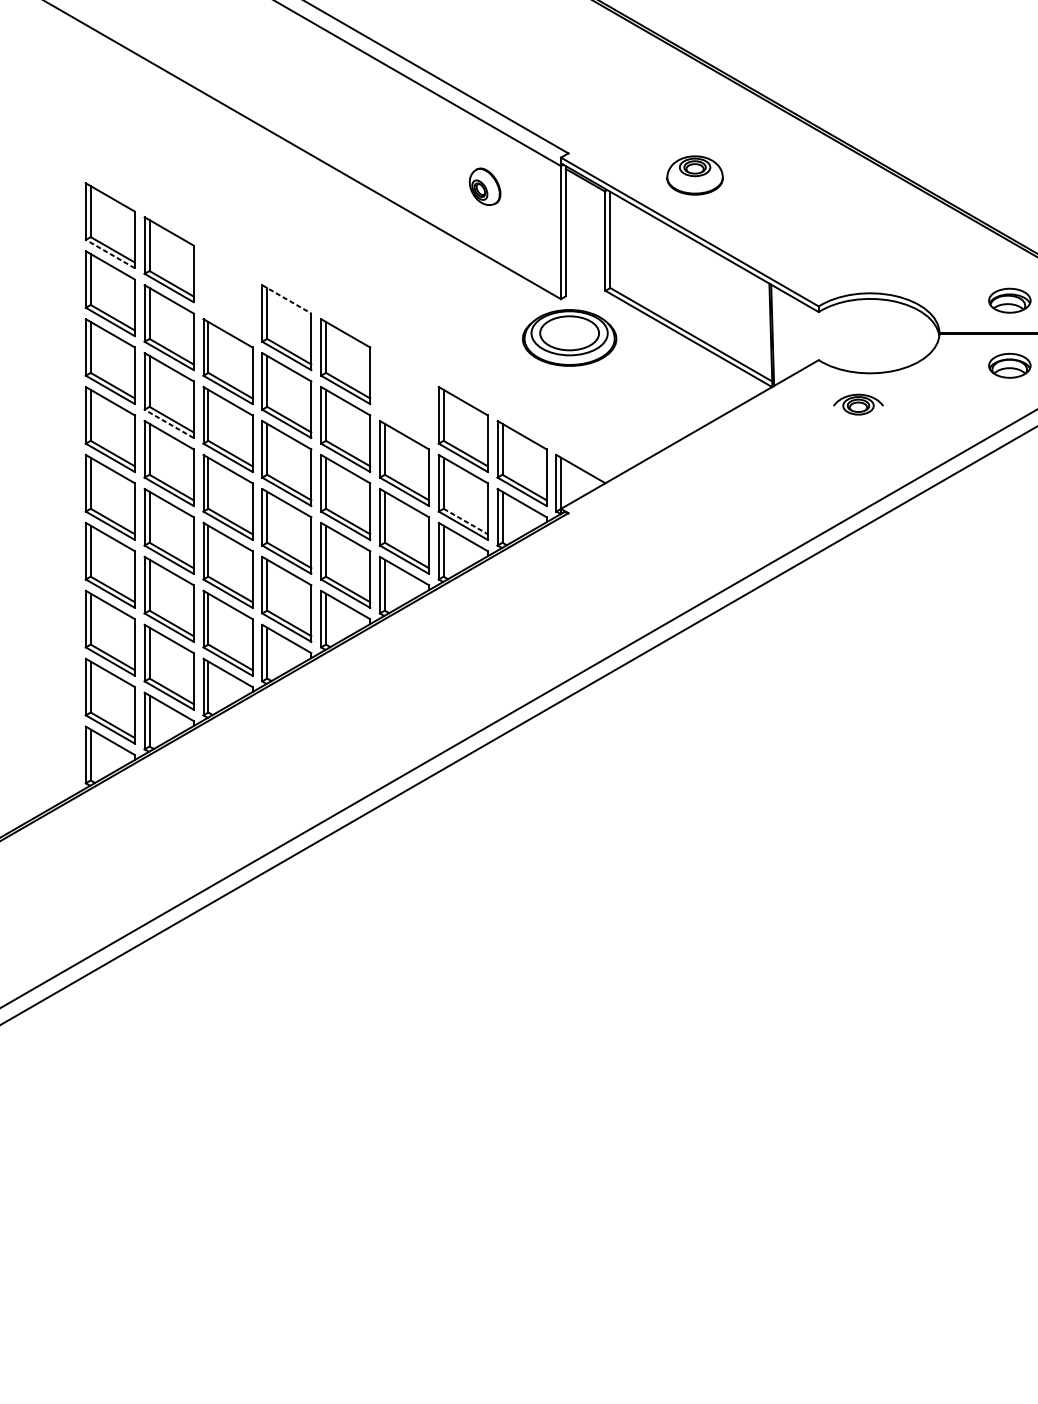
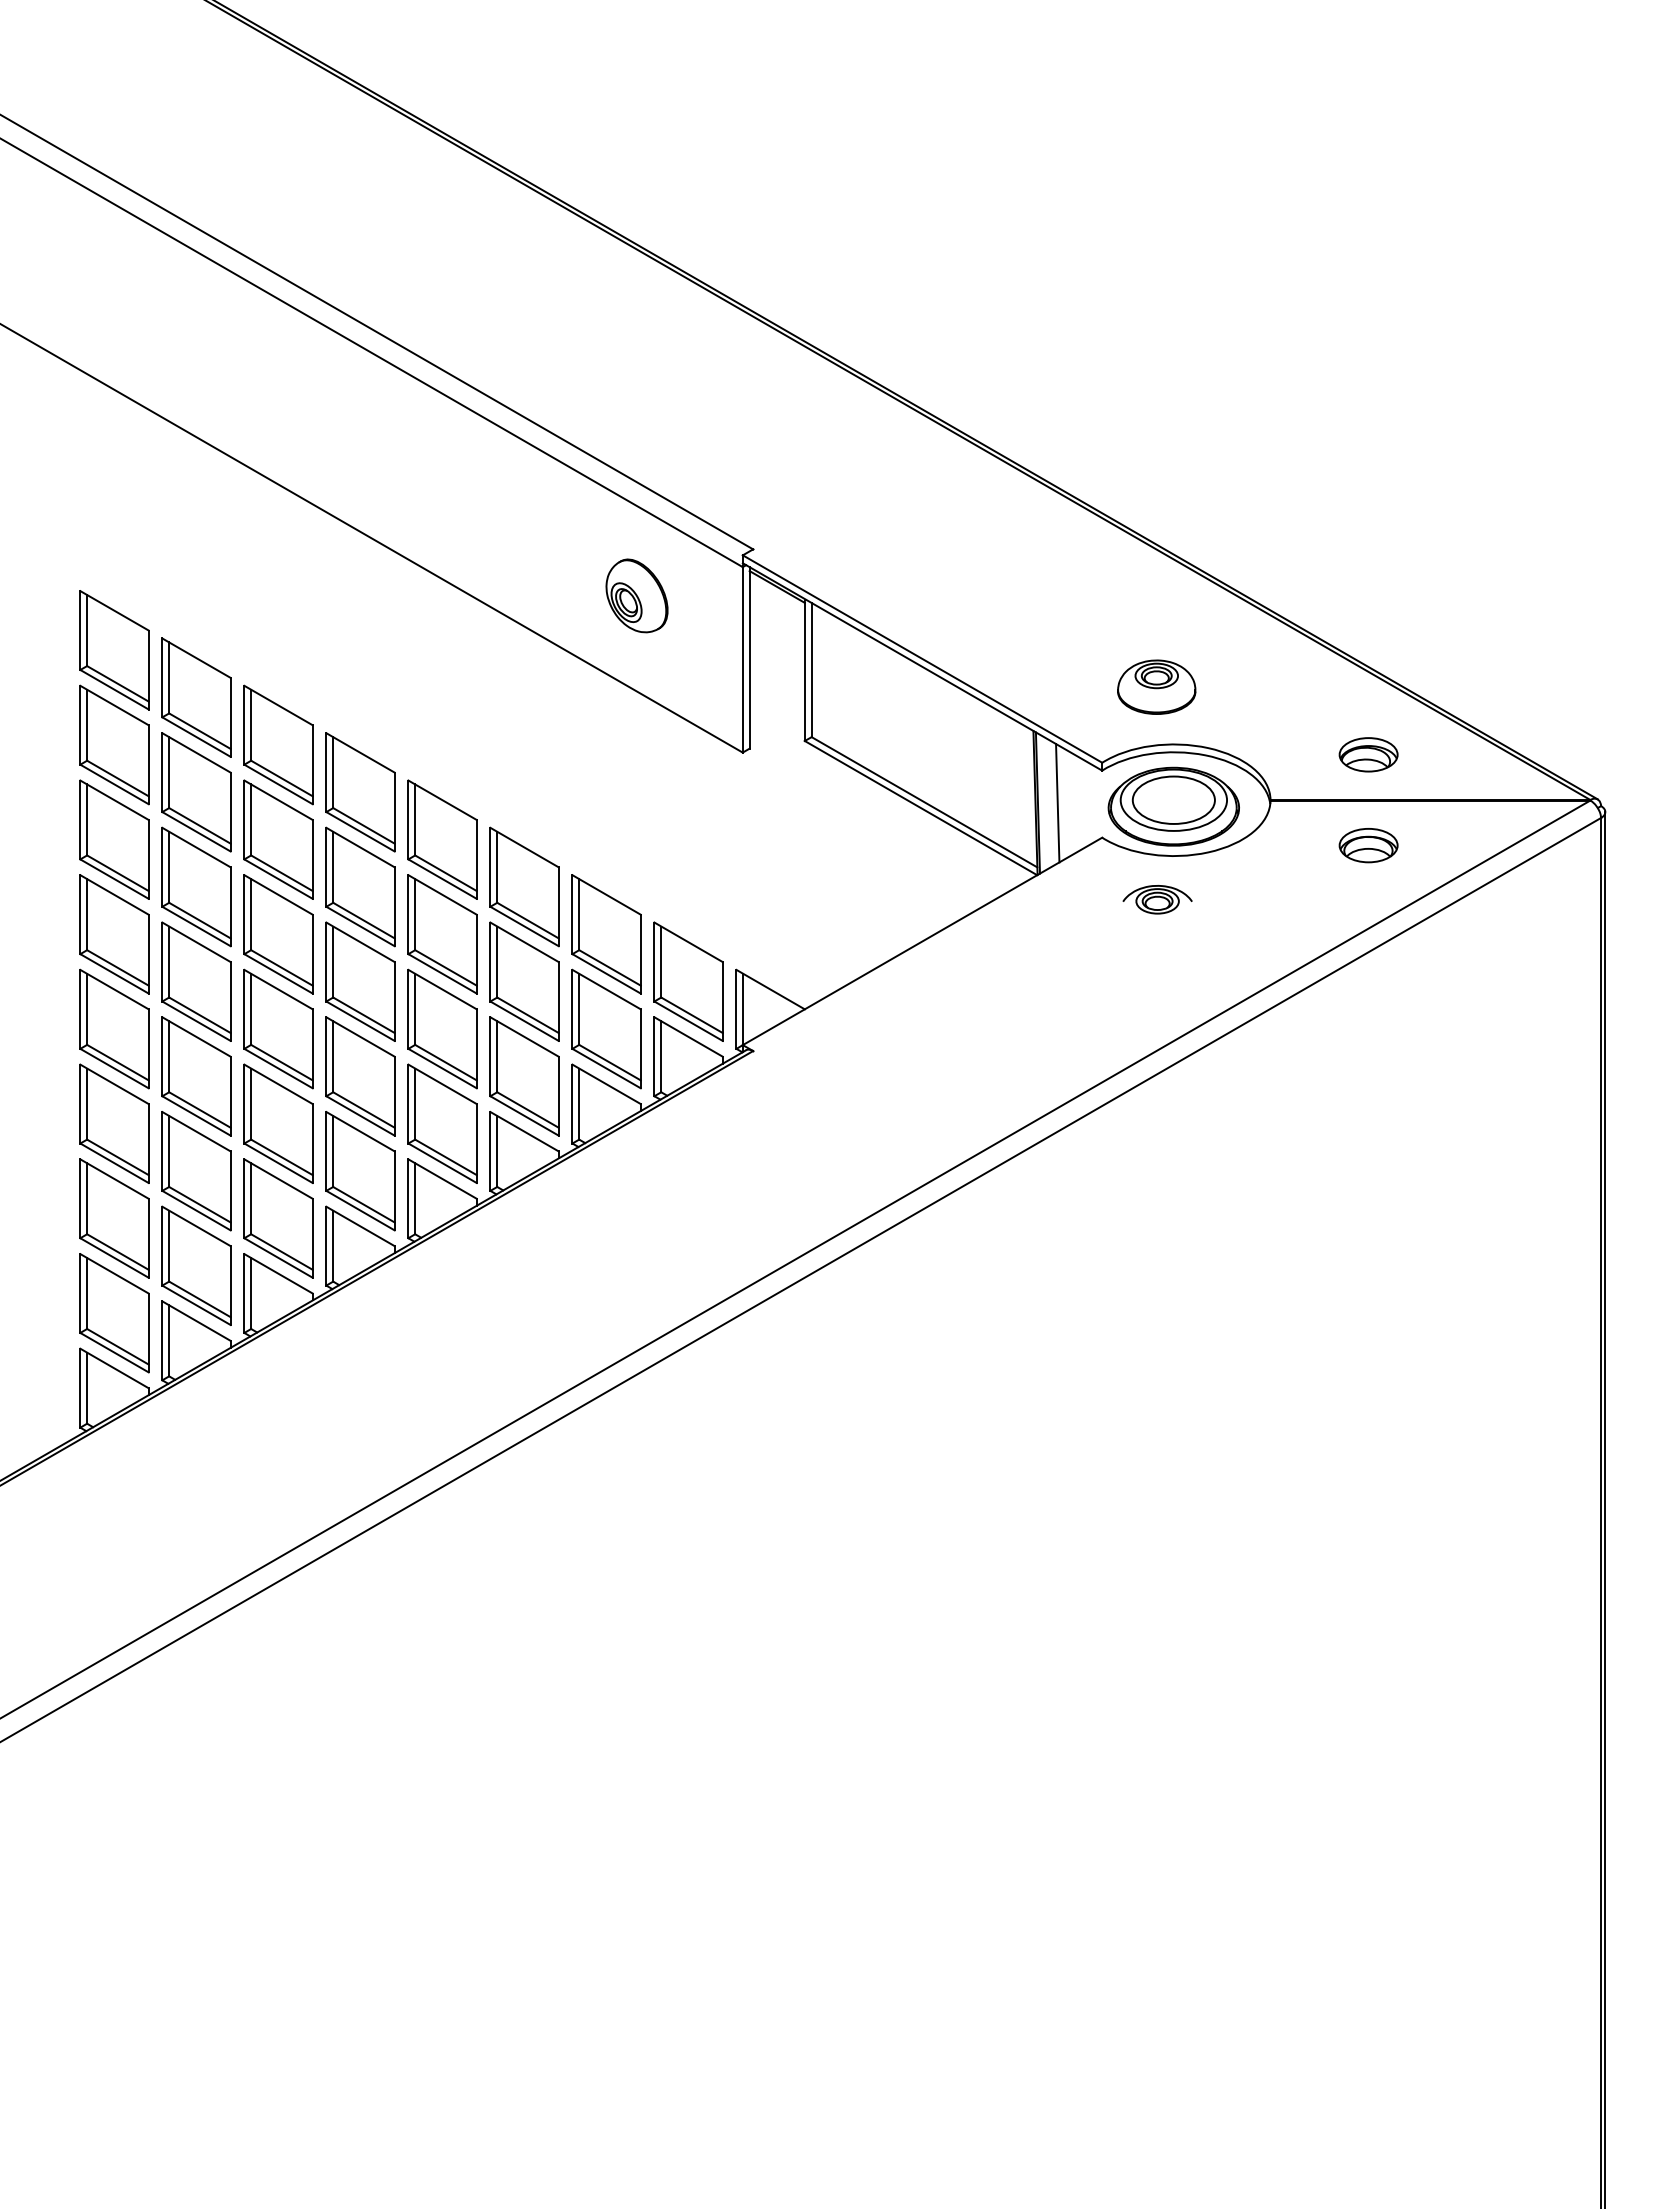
part: (694, 175) -> (1156, 686), moved
part: (484, 186) -> (636, 595), size x1.43
line: (110, 253) -> (114, 689), dashed -> solid
part: (227, 293) -> (278, 744), added
line: (286, 299) -> (360, 753), dashed -> solid
line: (786, 335) -> (1057, 803), added
part: (569, 337) -> (1173, 806), moved
part: (404, 395) -> (524, 886), added
line: (169, 423) -> (196, 926), dashed -> solid
line: (466, 521) -> (610, 1062), dashed -> solid

